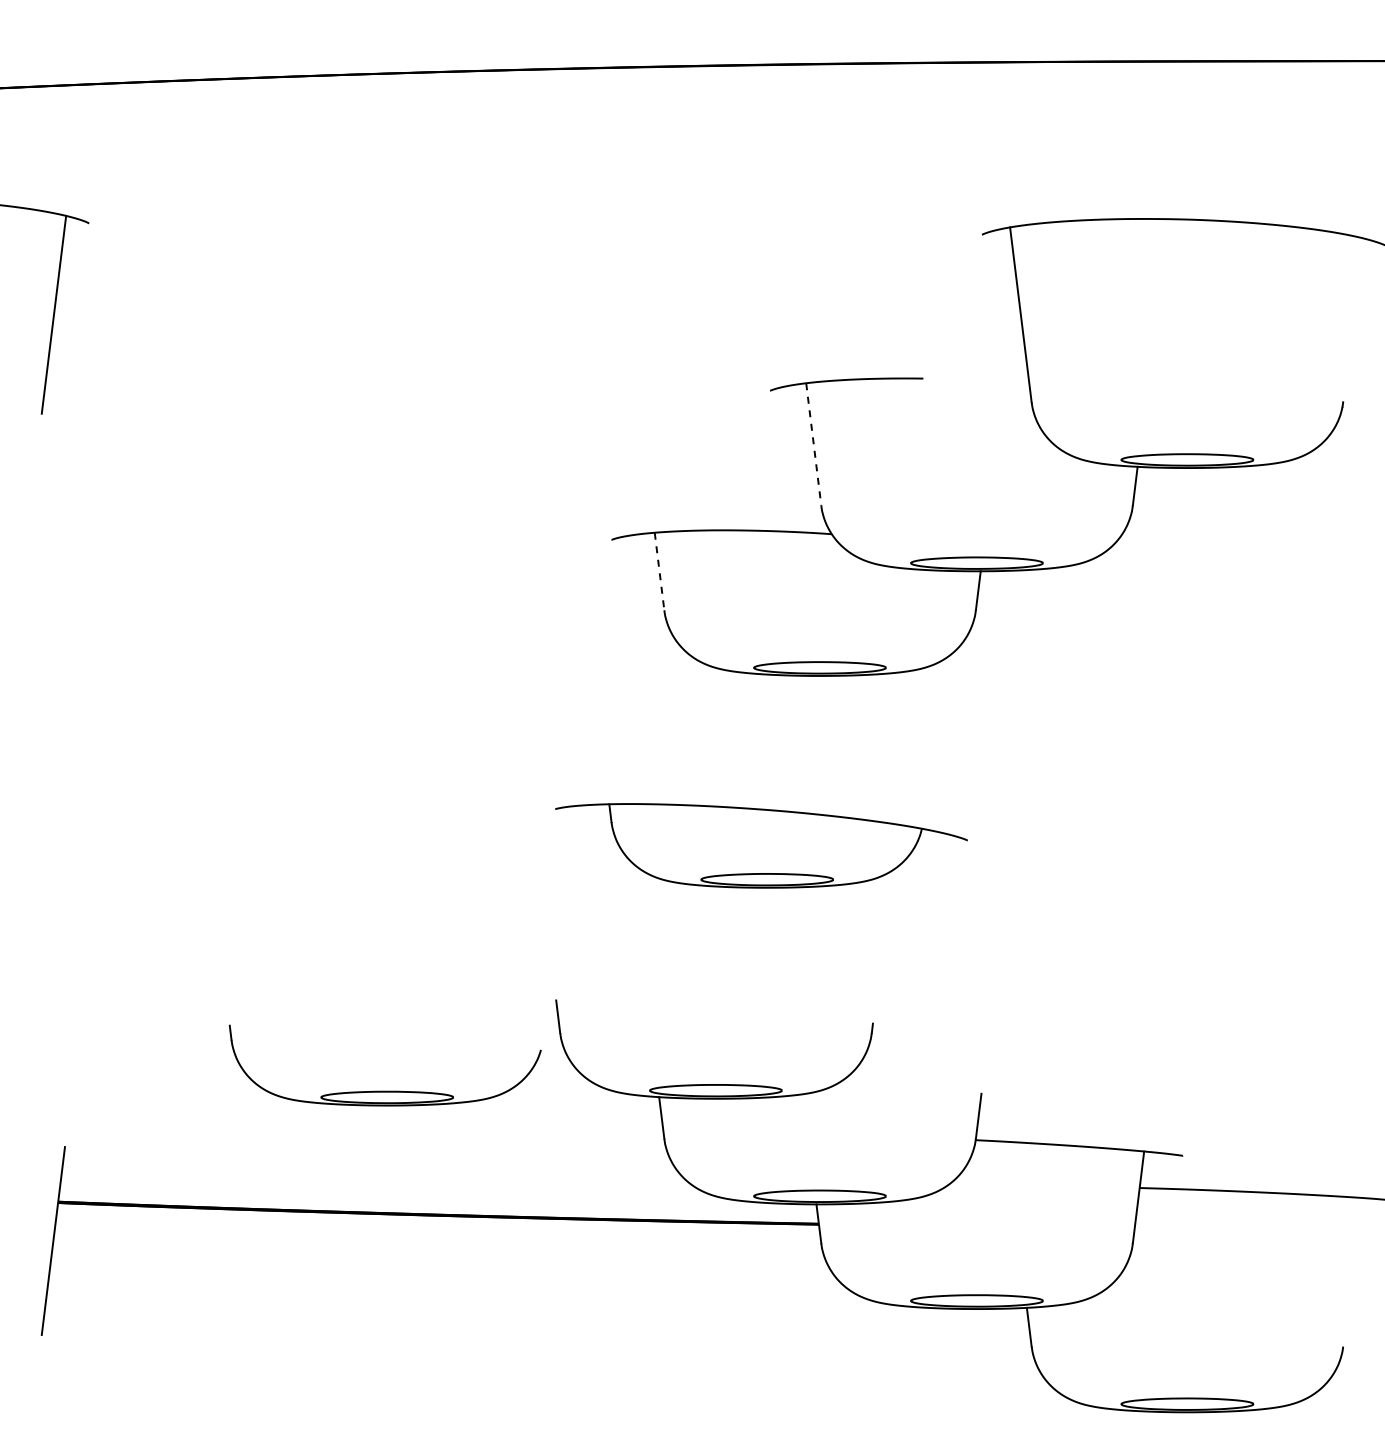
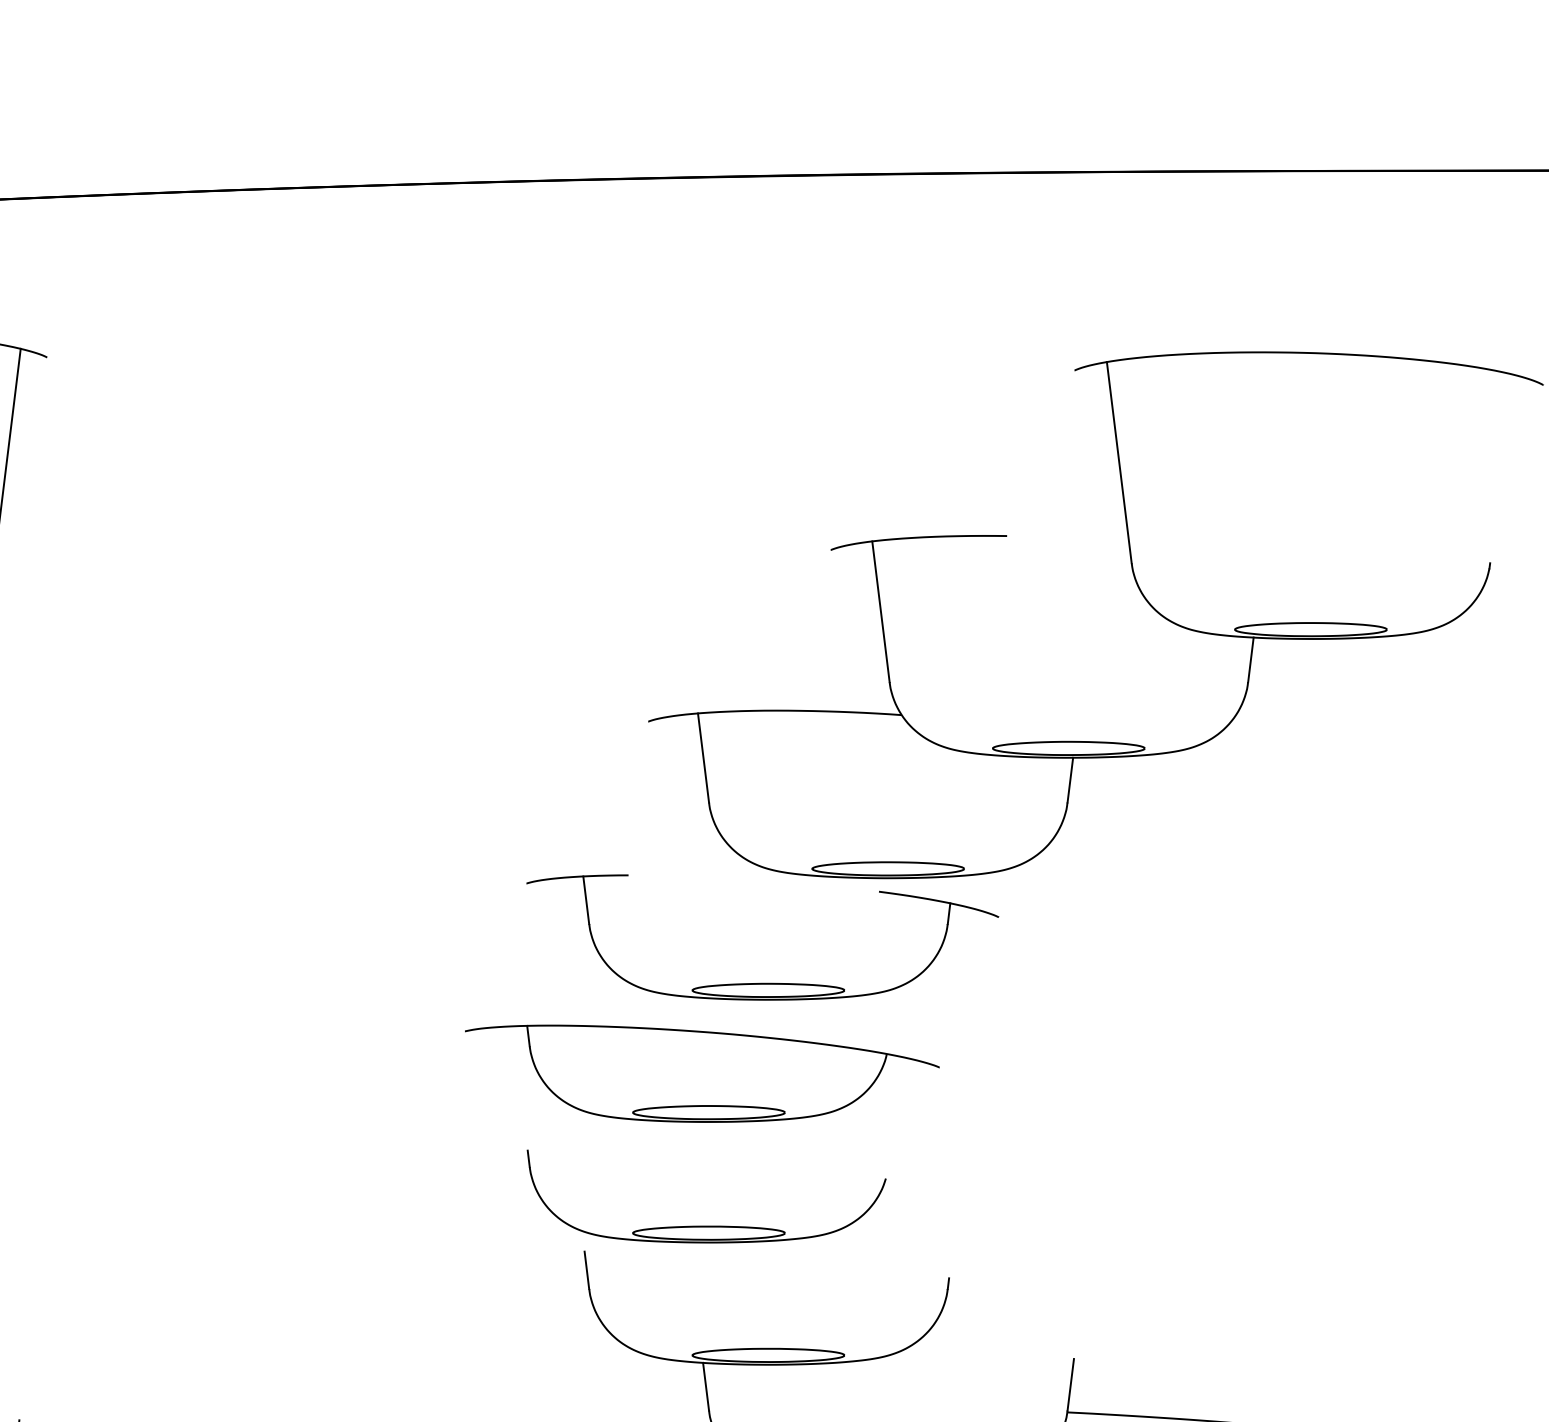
line: (813, 444) -> (880, 611), dashed -> solid
line: (659, 571) -> (703, 758), dashed -> solid
part: (710, 766) -> (762, 982), added
part: (761, 845) -> (702, 1073), moved
part: (384, 1090) -> (705, 1225), moved

